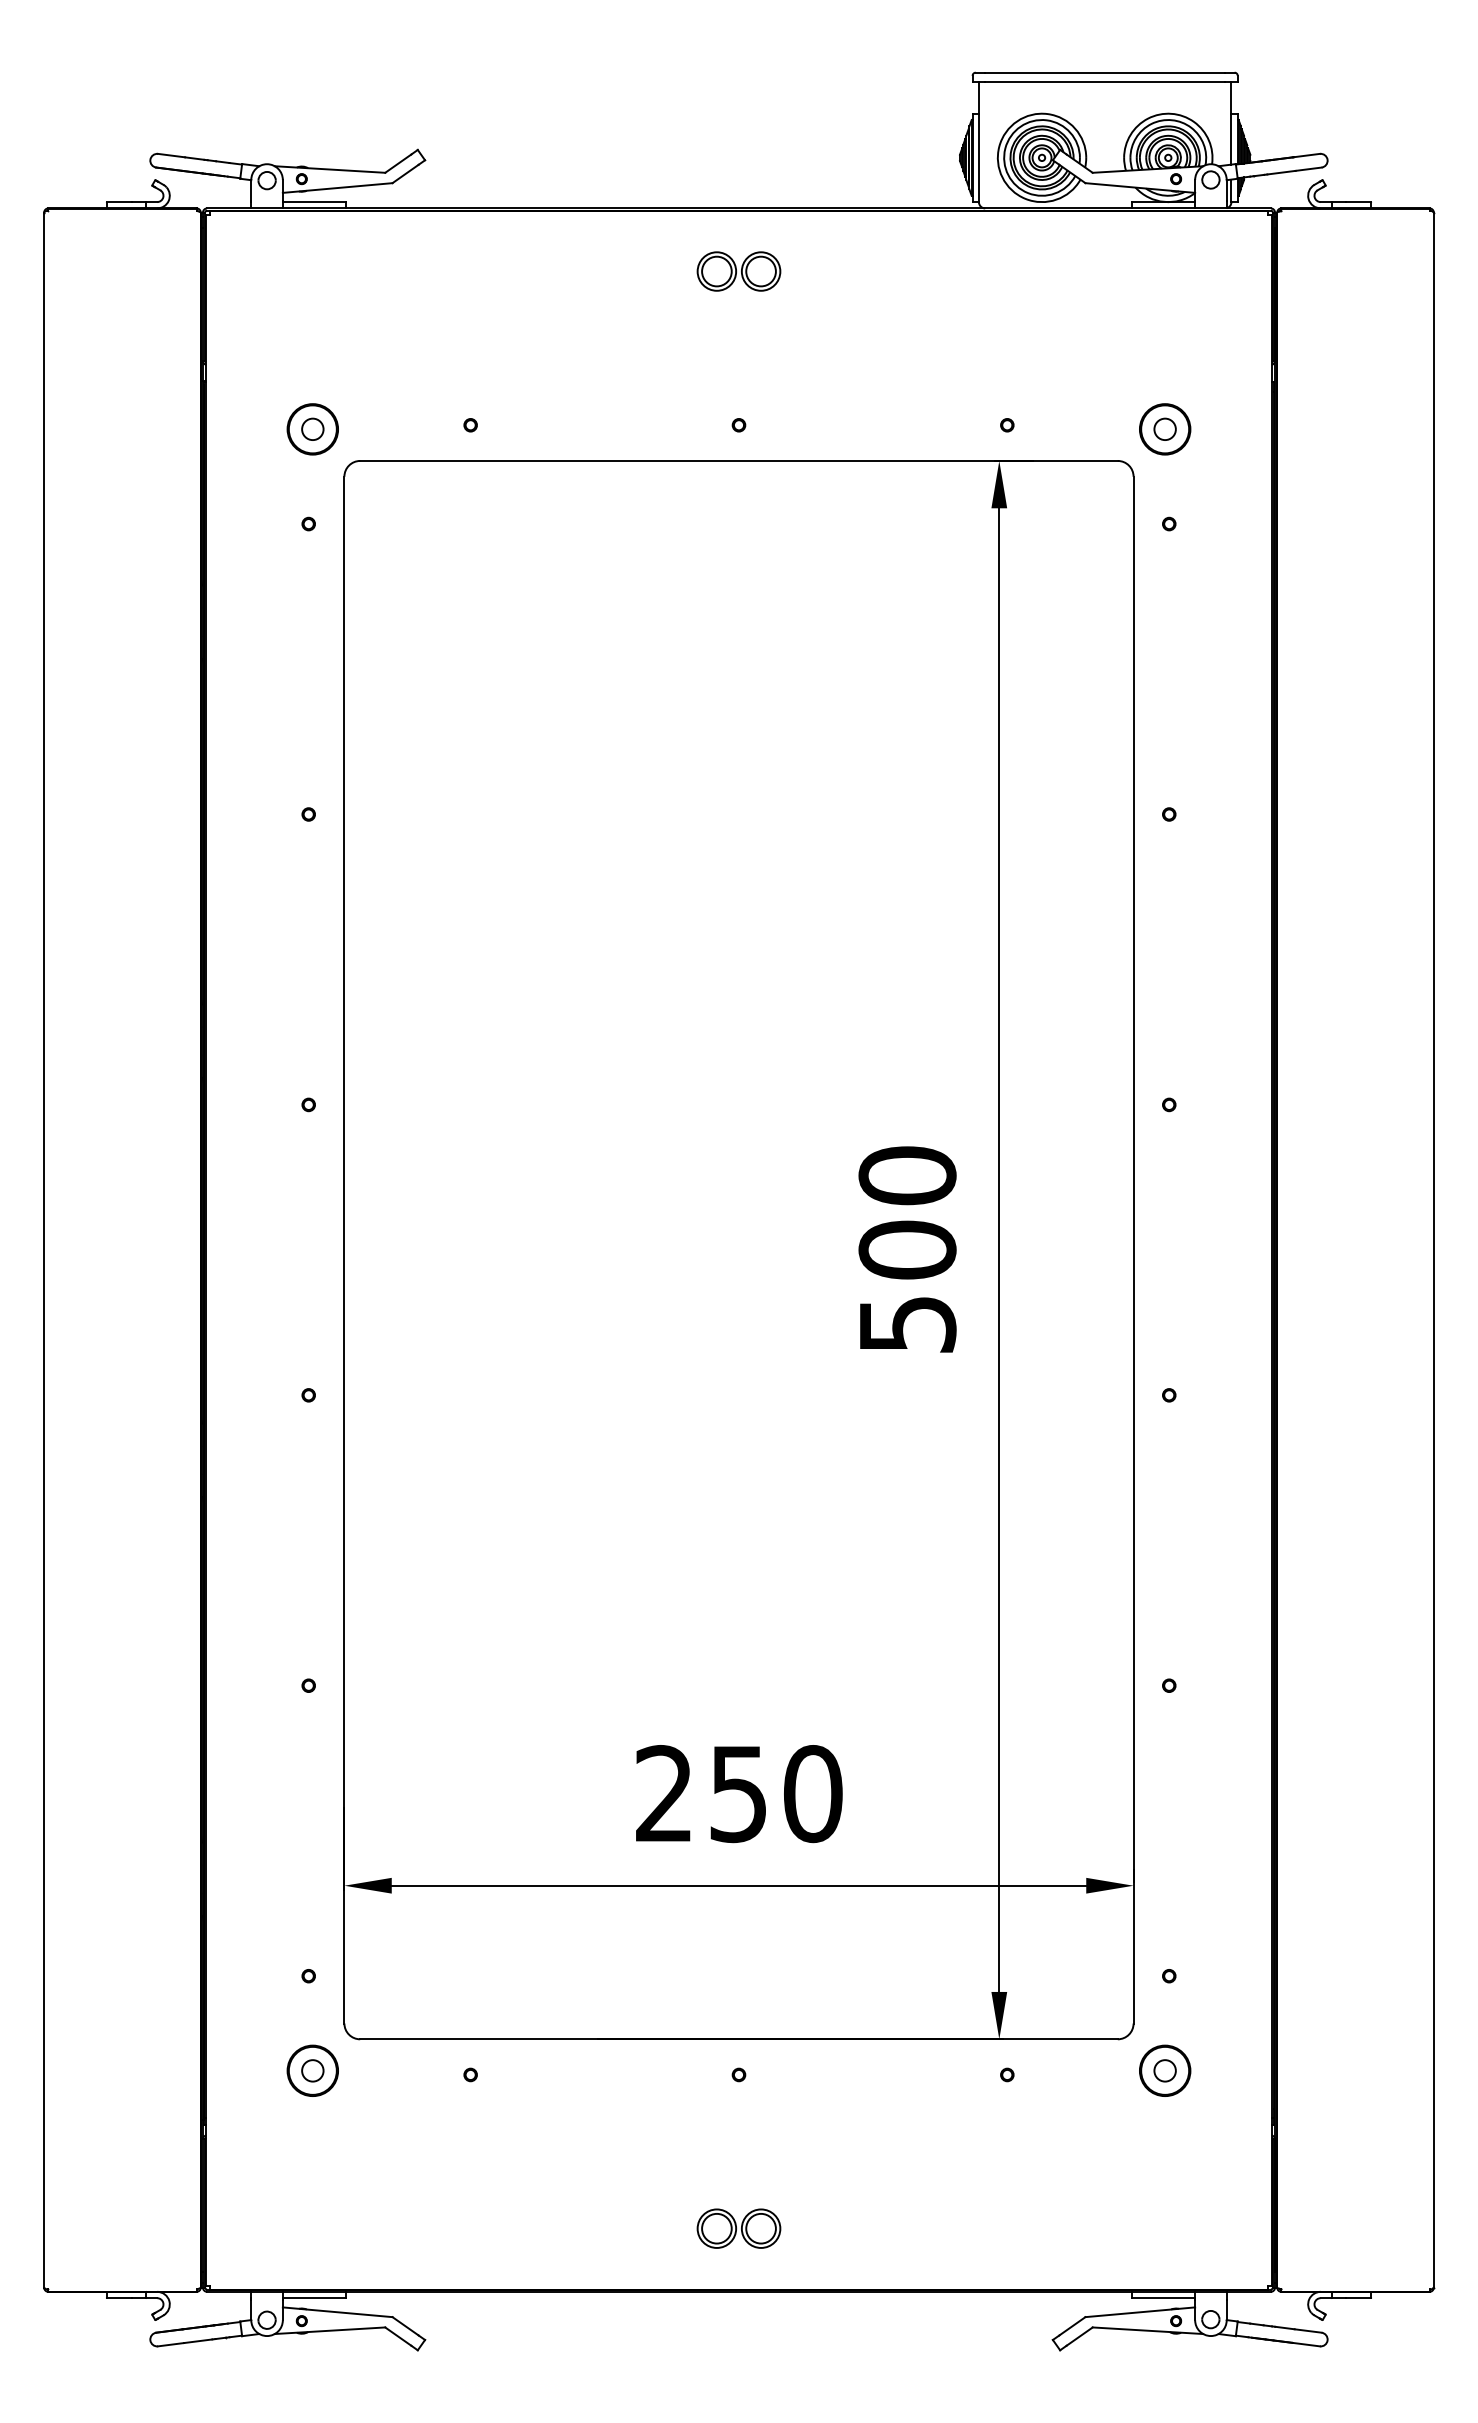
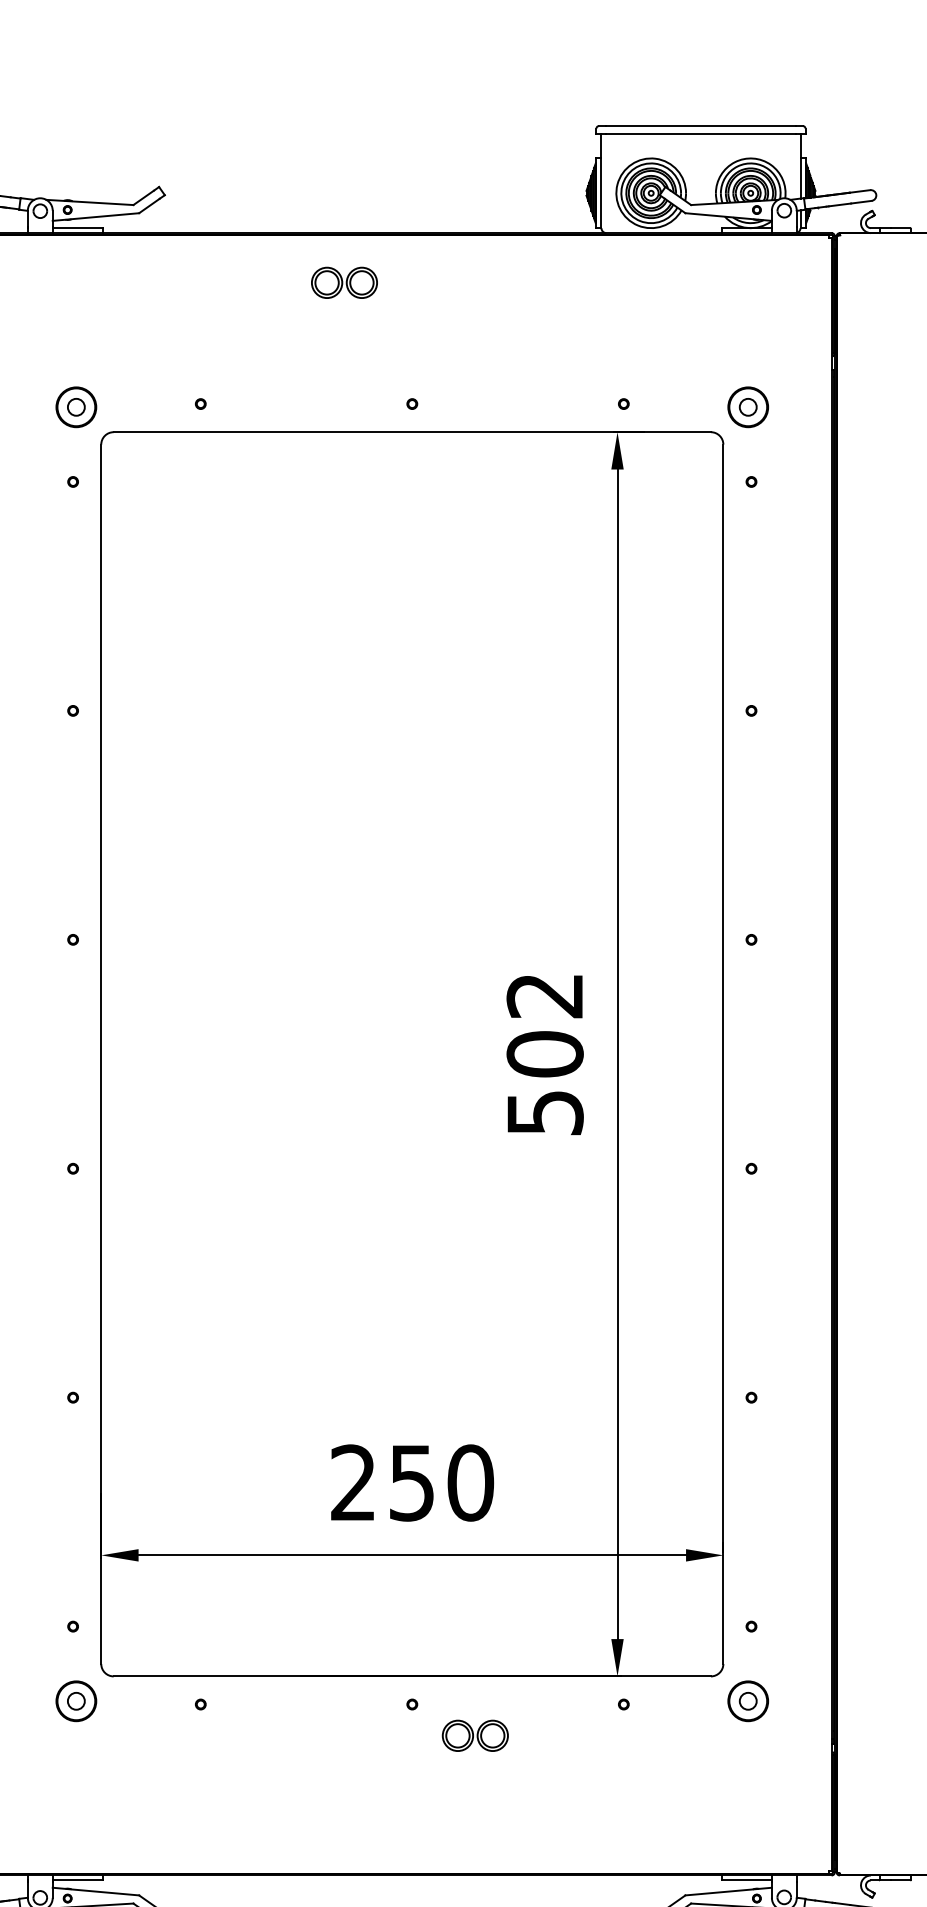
part: (738, 271) -> (344, 282), moved
text: (907, 1175) -> (545, 995), 500 -> 502
part: (738, 2228) -> (474, 1735), moved

